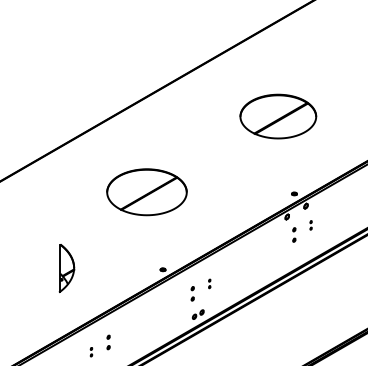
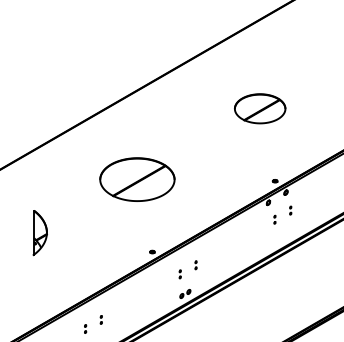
part: (278, 115) -> (260, 107), size x0.71
part: (293, 235) -> (274, 220), size x0.62
part: (66, 268) -> (39, 233), moved
part: (192, 293) -> (179, 274), size x0.62
part: (107, 342) -> (100, 320), size x0.62

